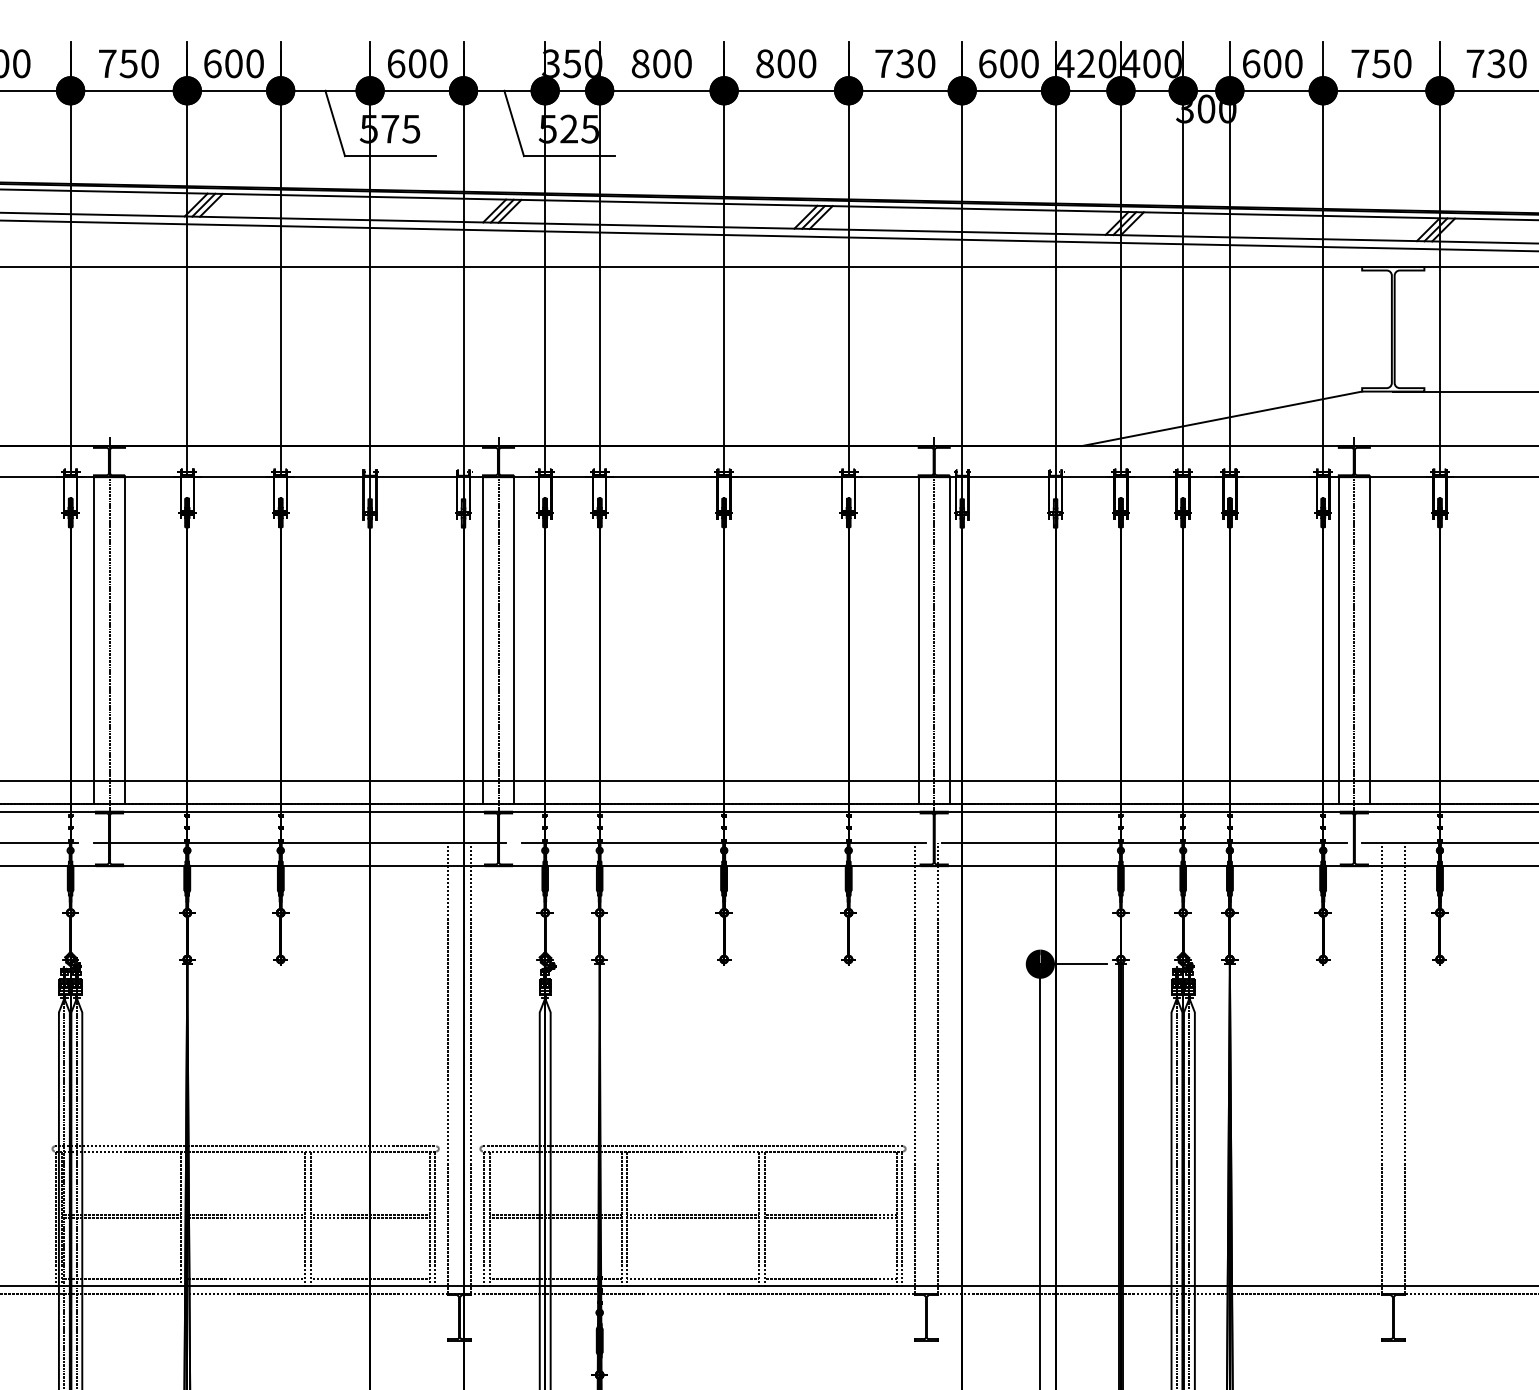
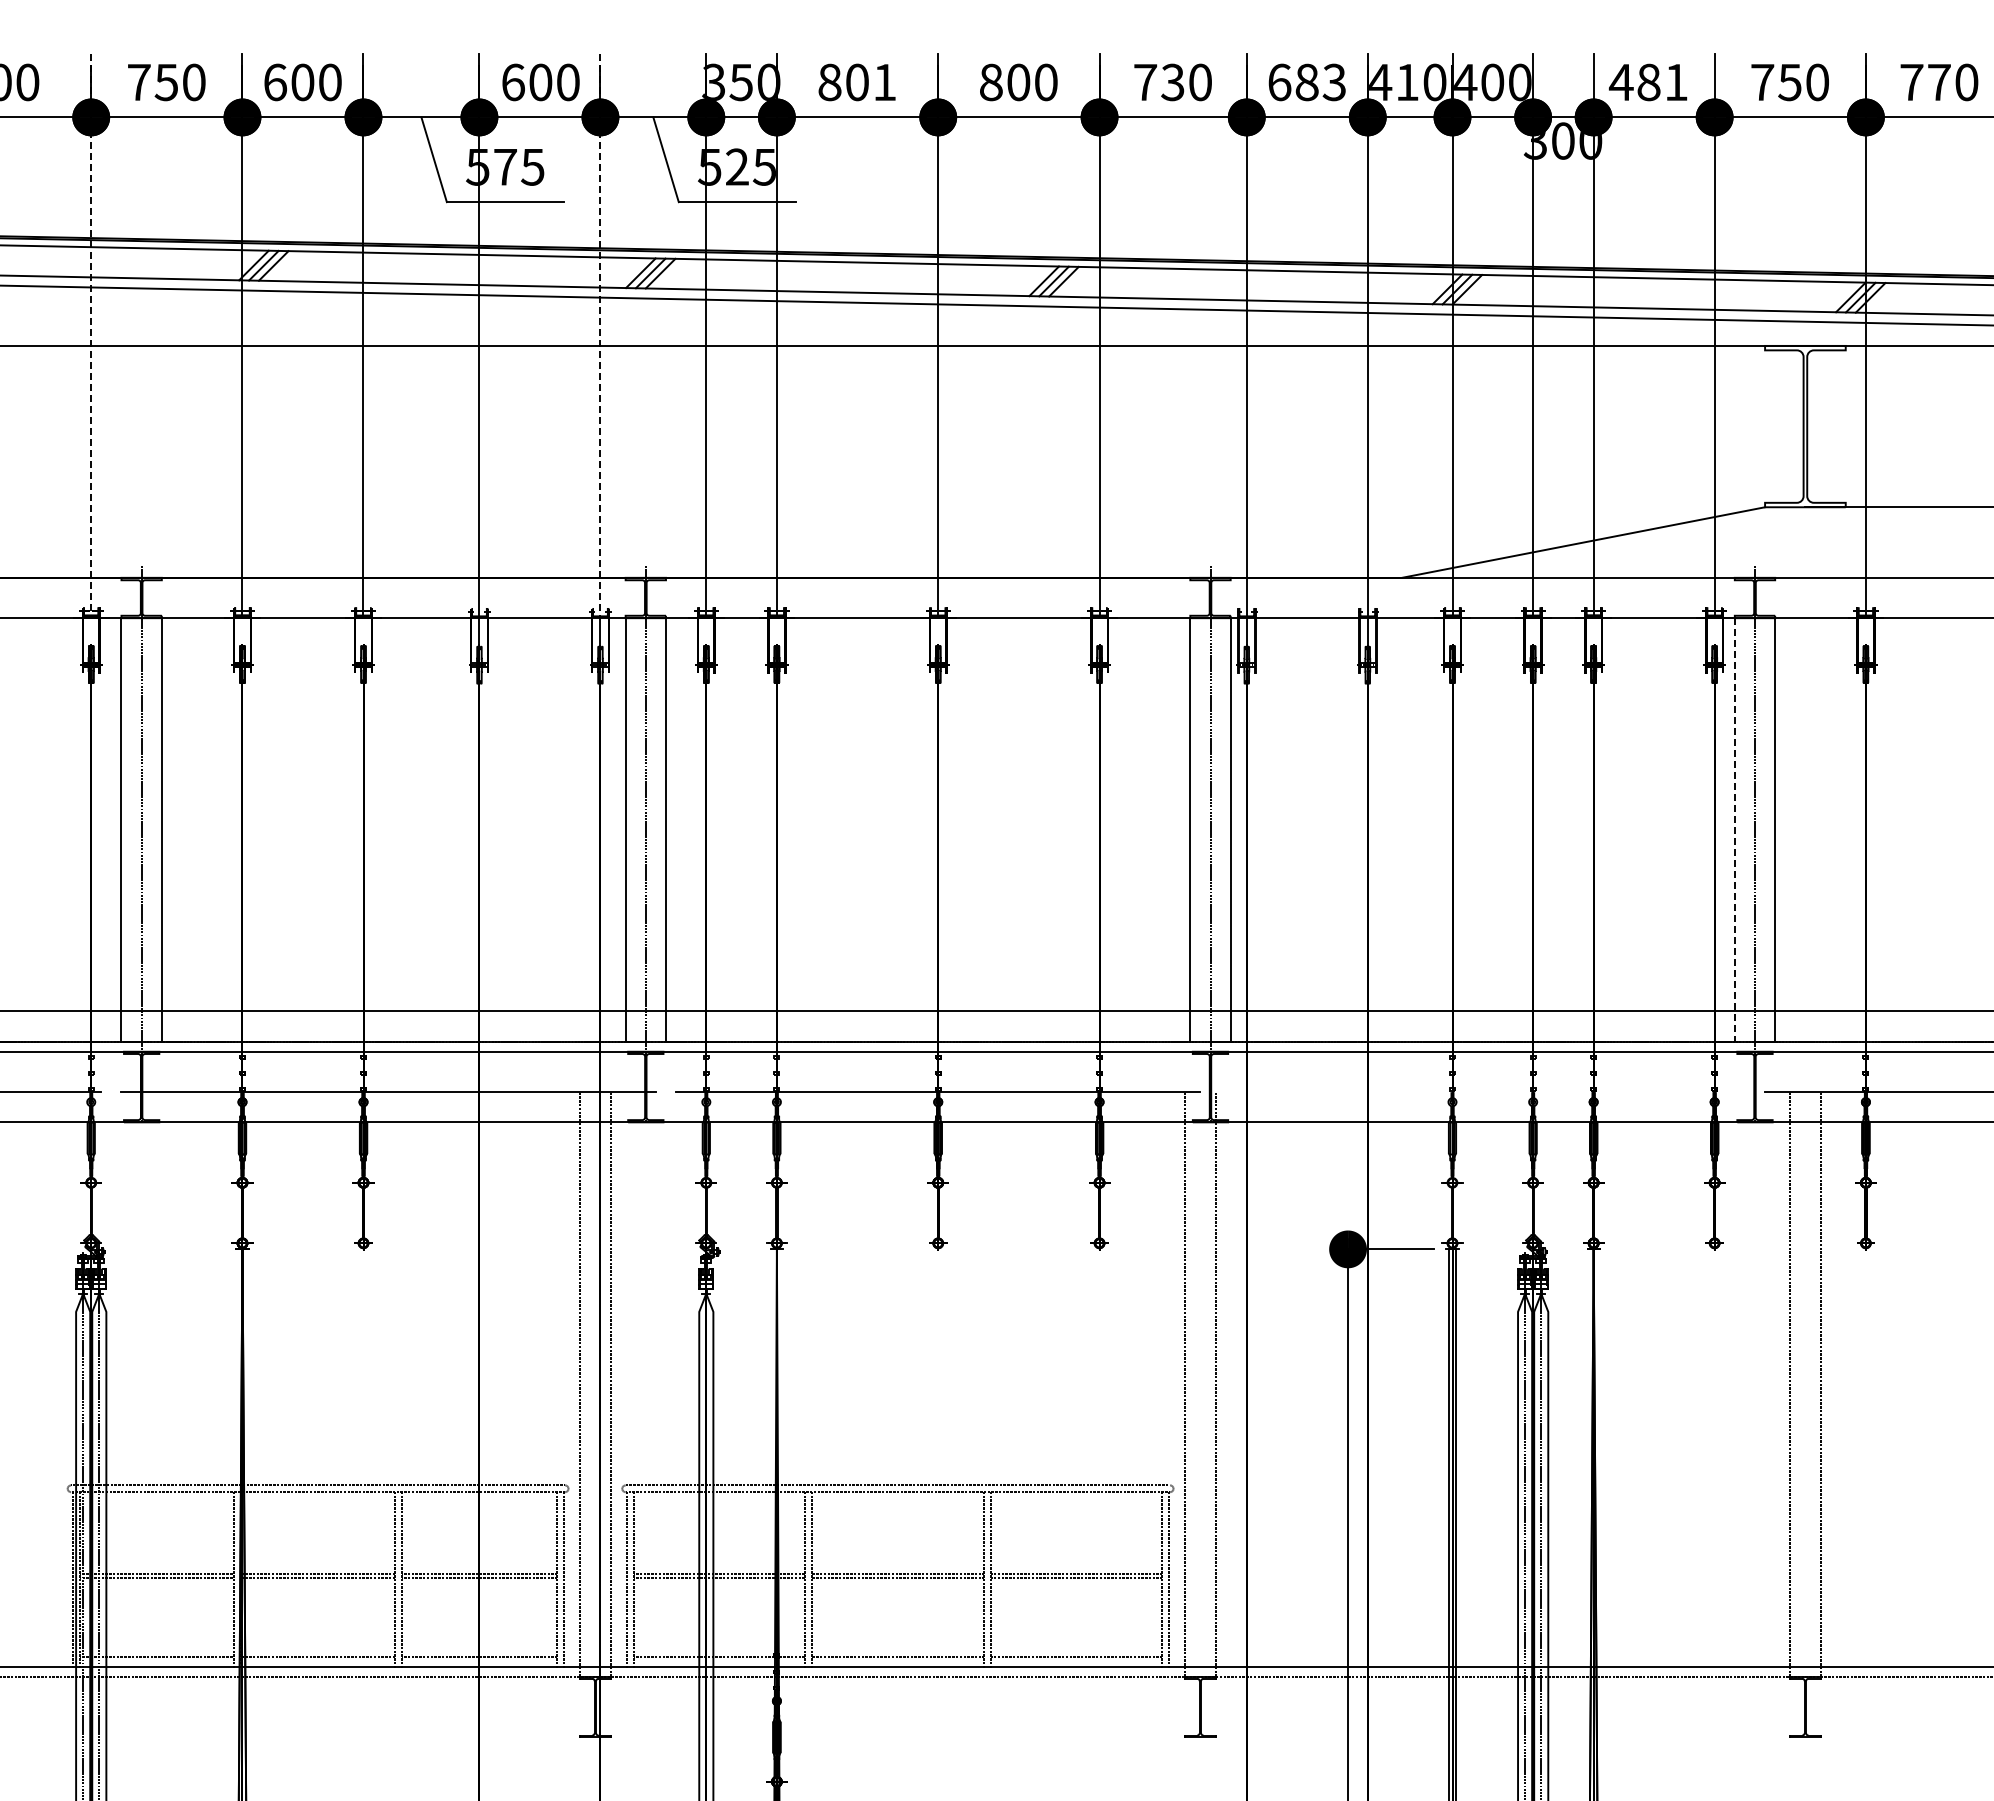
text: (682, 63) -> (884, 82), 800 -> 801
text: (1019, 63) -> (1320, 82), 600 -> 683
text: (1086, 63) -> (1407, 81), 420 -> 410
text: (1271, 63) -> (1647, 82), 600 -> 481
text: (1495, 63) -> (1938, 82), 730 -> 770
line: (70, 259) -> (91, 336), solid -> dashed
line: (463, 259) -> (600, 336), solid -> dashed
line: (1338, 640) -> (1734, 829), solid -> dashed
line: (1144, 843) -> (1482, 1092), removed

